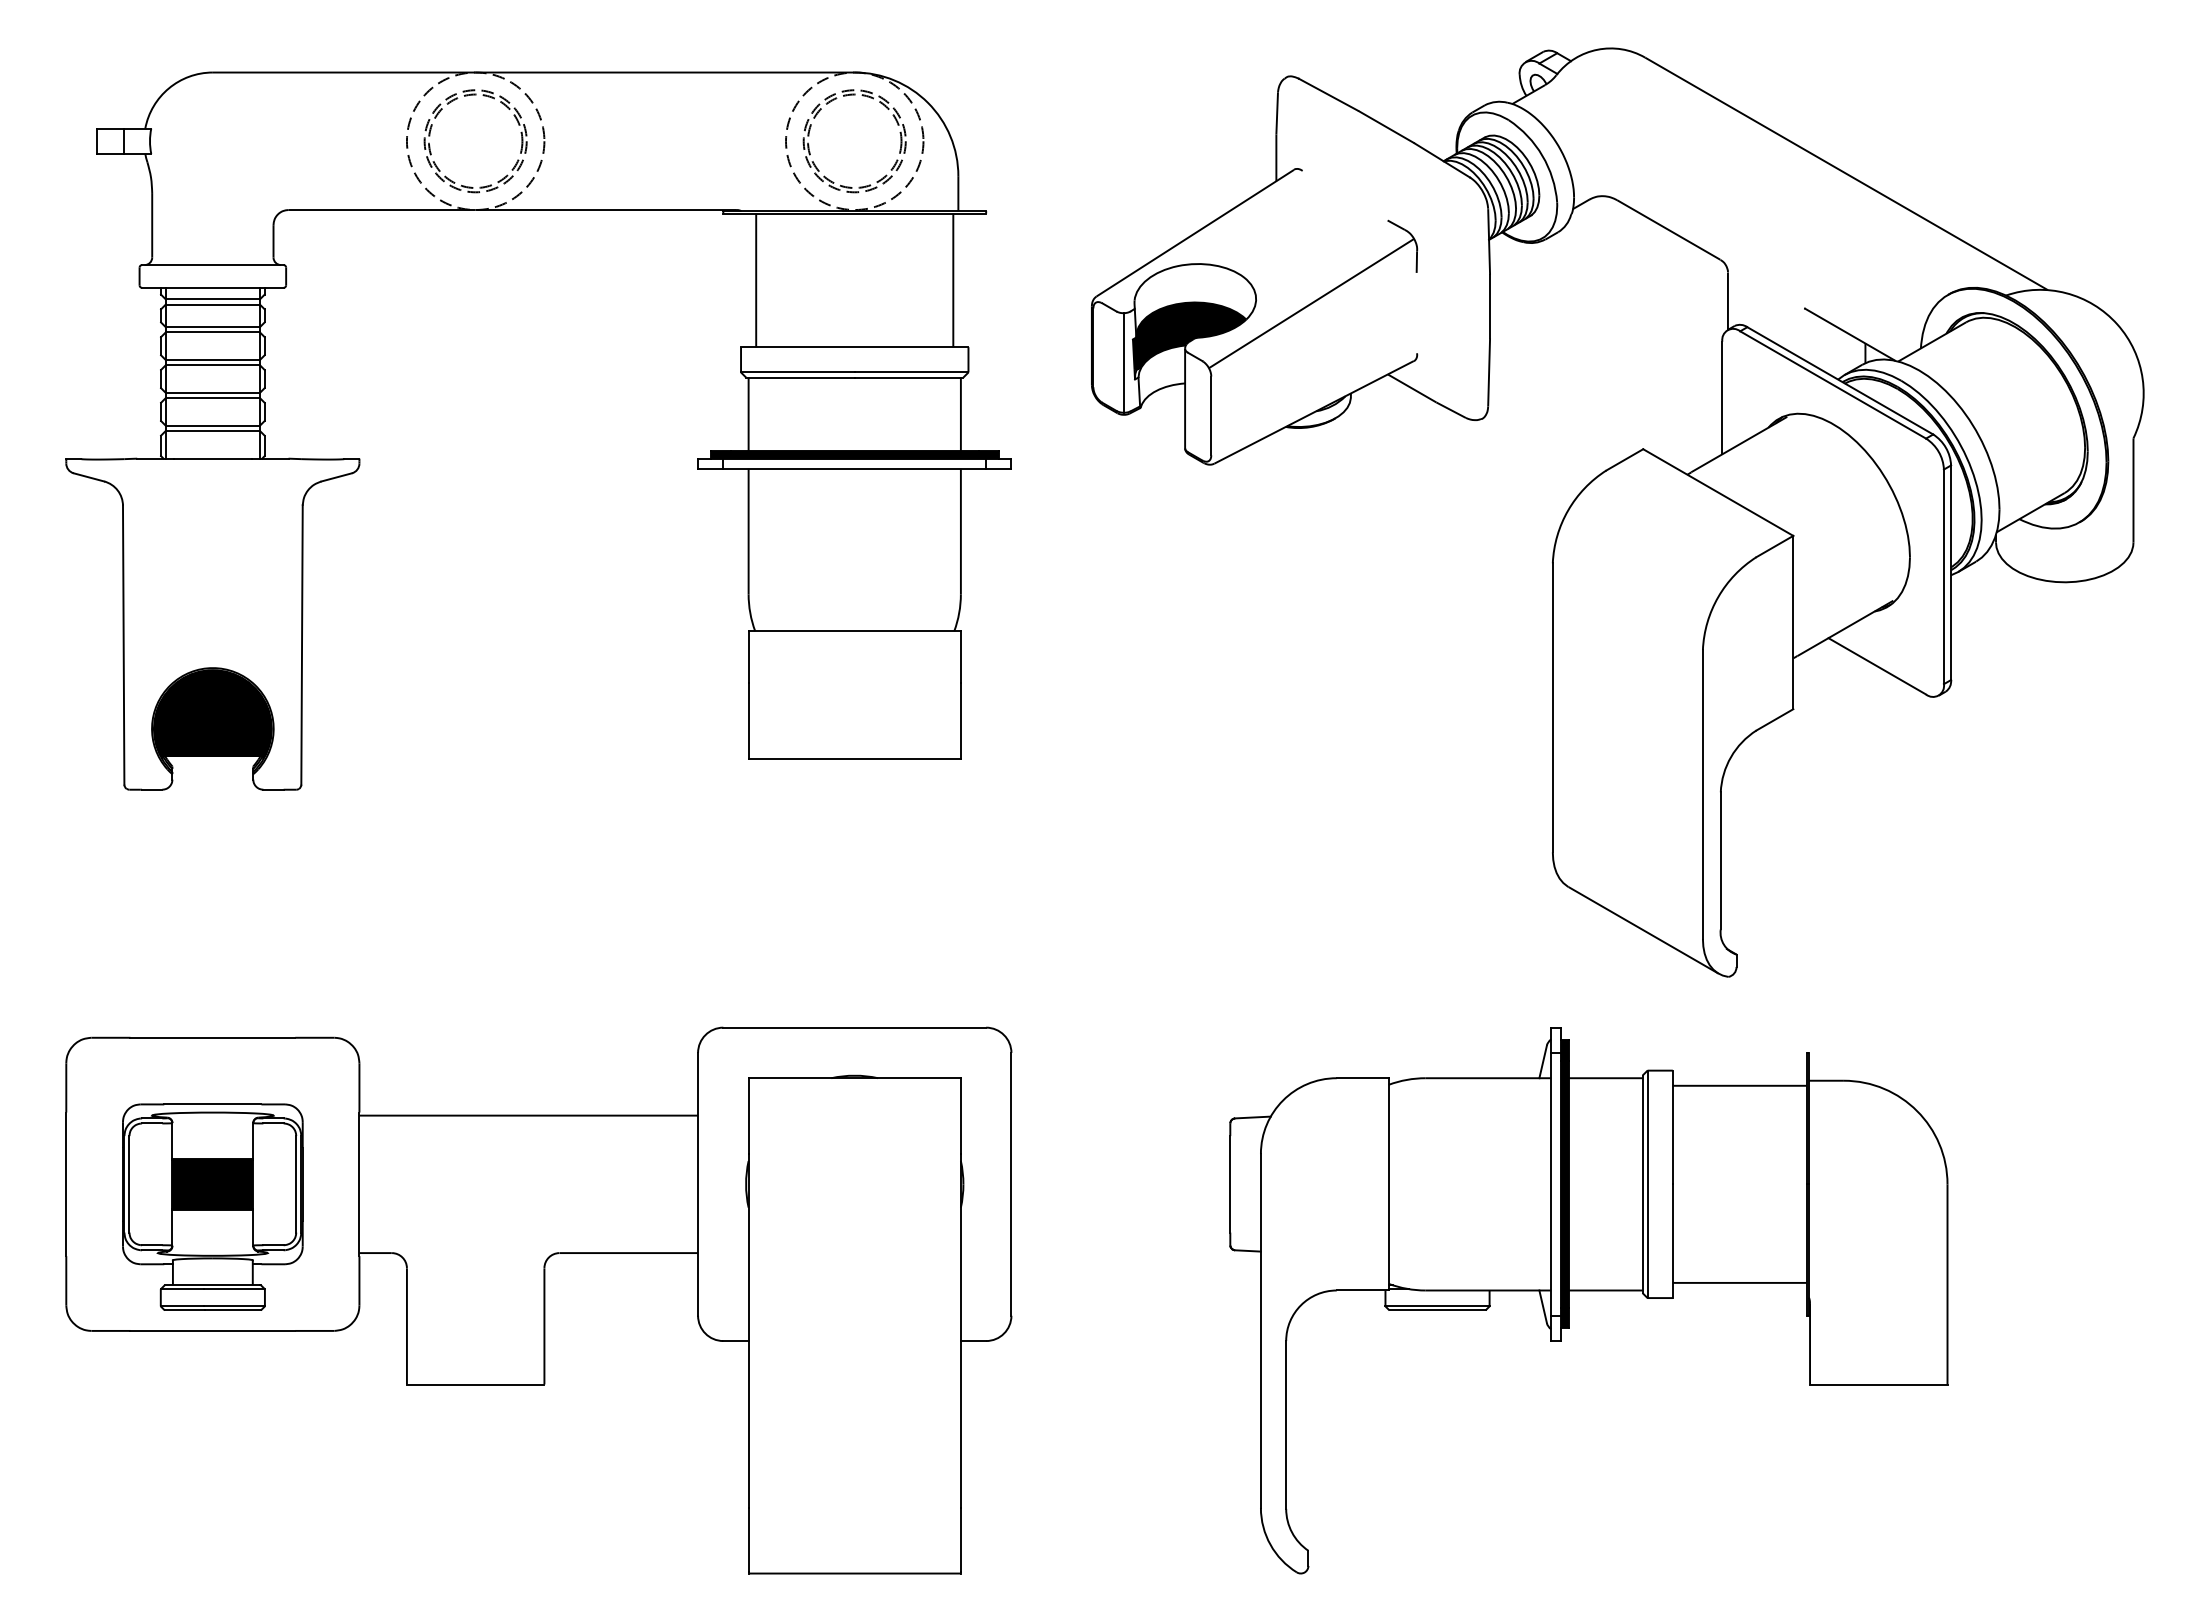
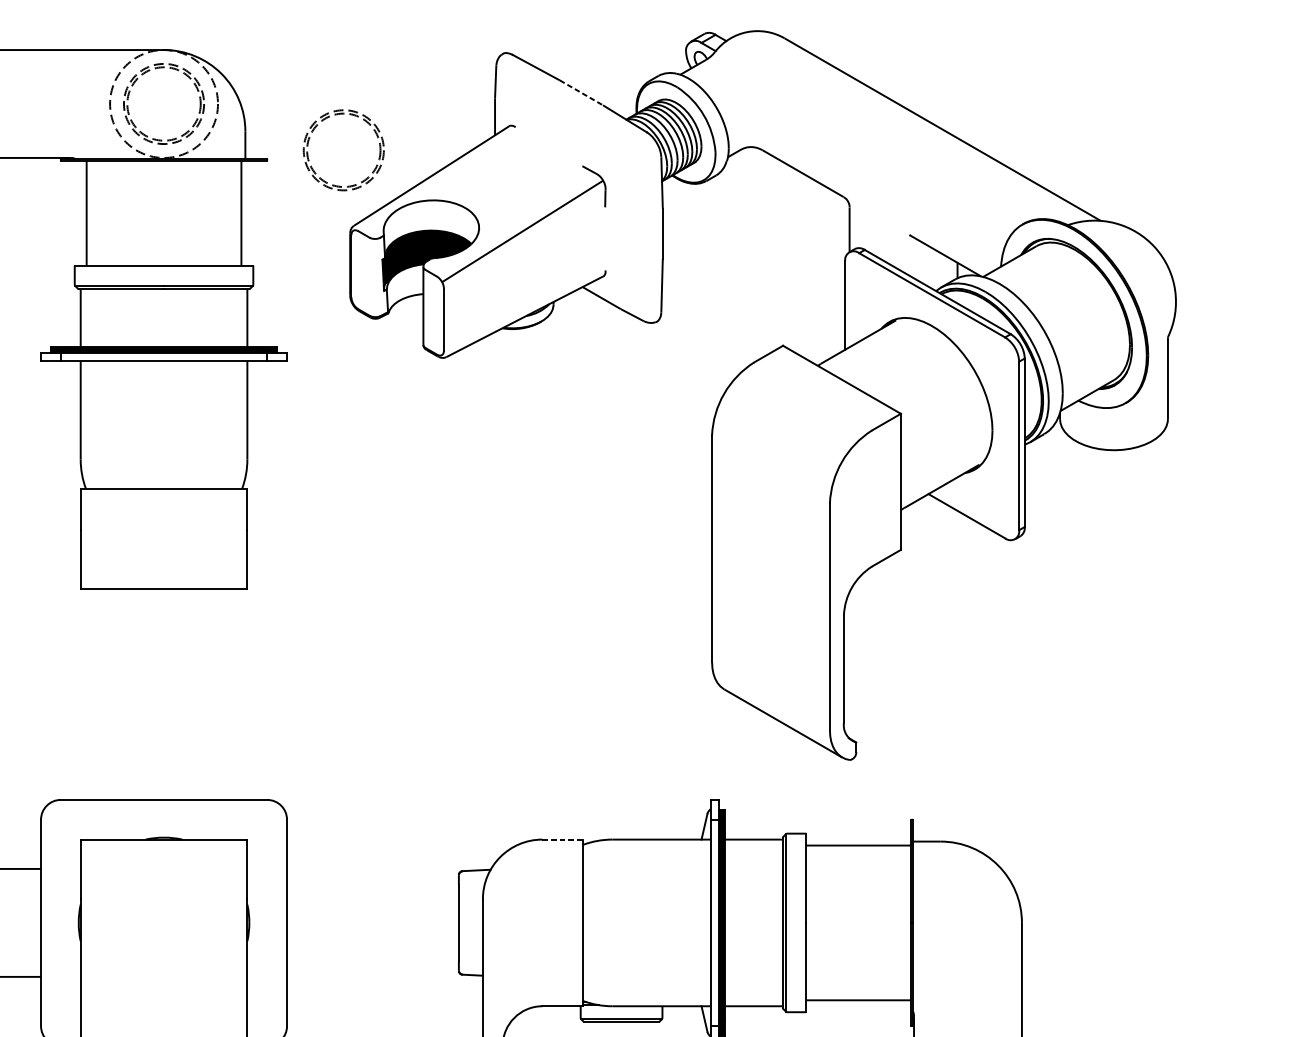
line: (1386, 127) -> (581, 93), solid -> dashed
part: (1039, 210) -> (309, 158), added
line: (1123, 362) -> (375, 277), removed
line: (1363, 1078) -> (563, 839), solid -> dashed

